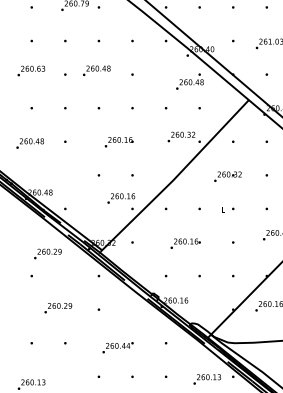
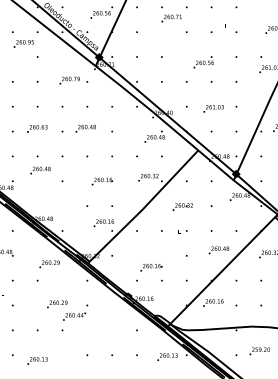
text: (30, 143) -> (40, 170), moved
text: (185, 243) -> (151, 267), moved
text: (118, 347) -> (74, 316), moved

